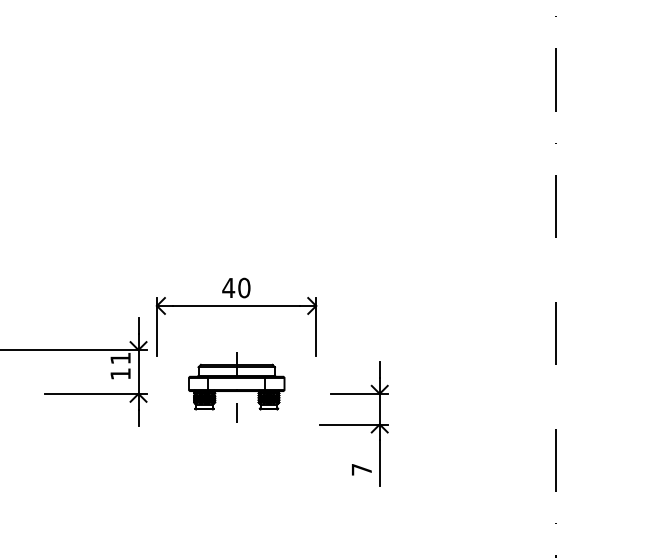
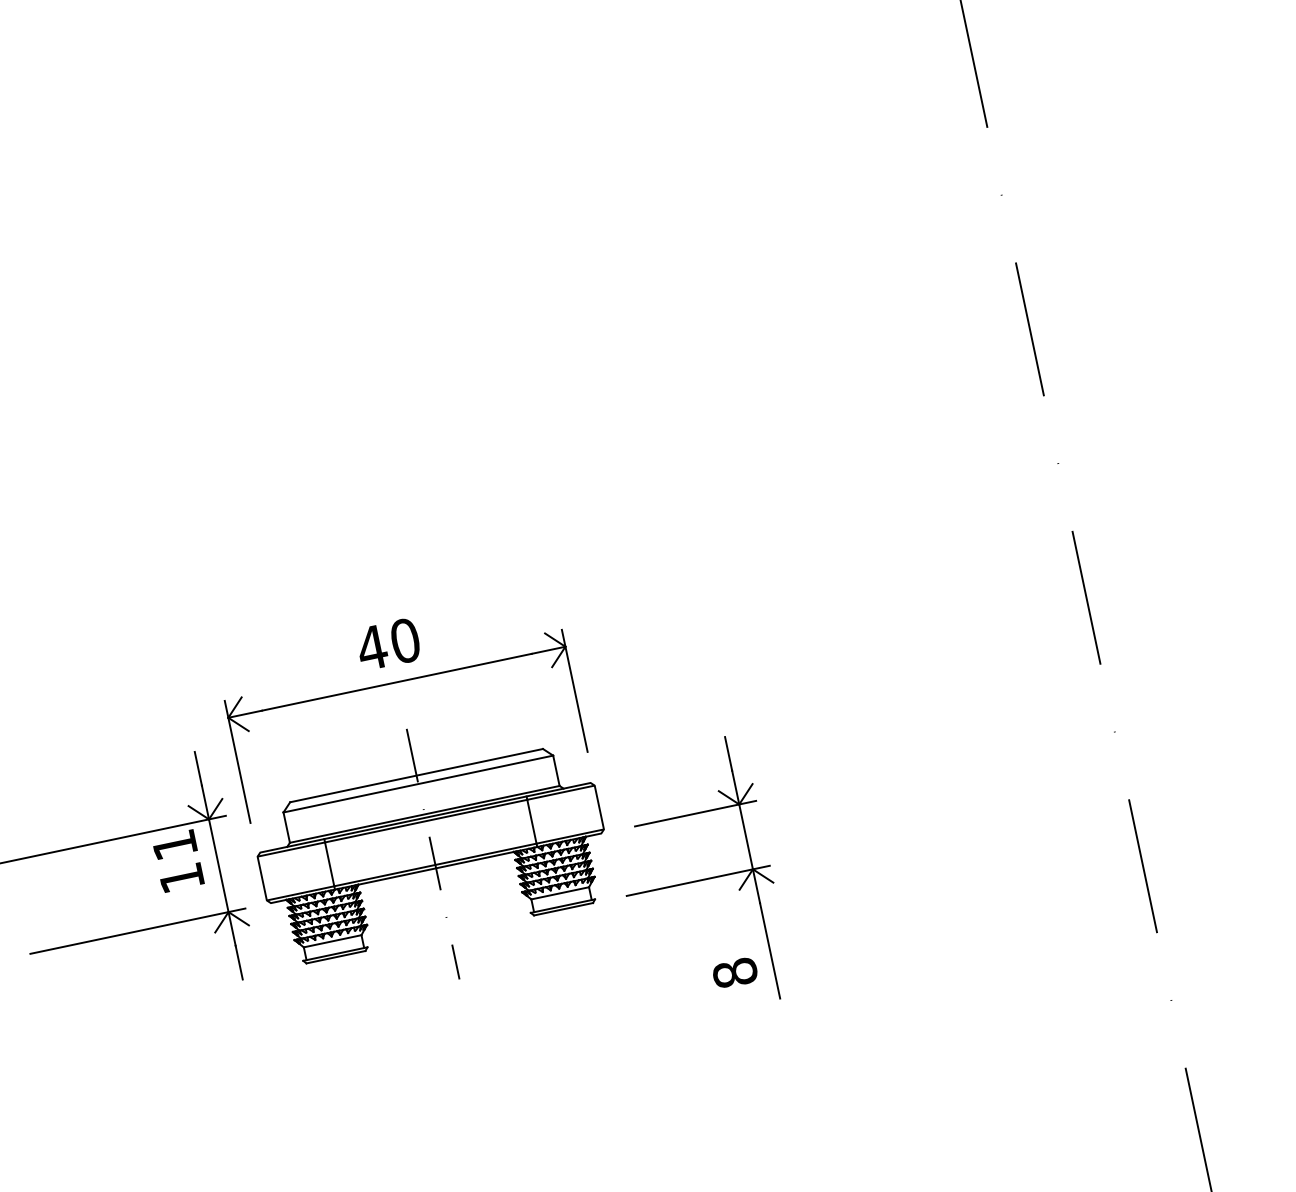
part: (236, 386) -> (432, 852), size x1.67
text: (361, 469) -> (734, 972), 7 -> 8

